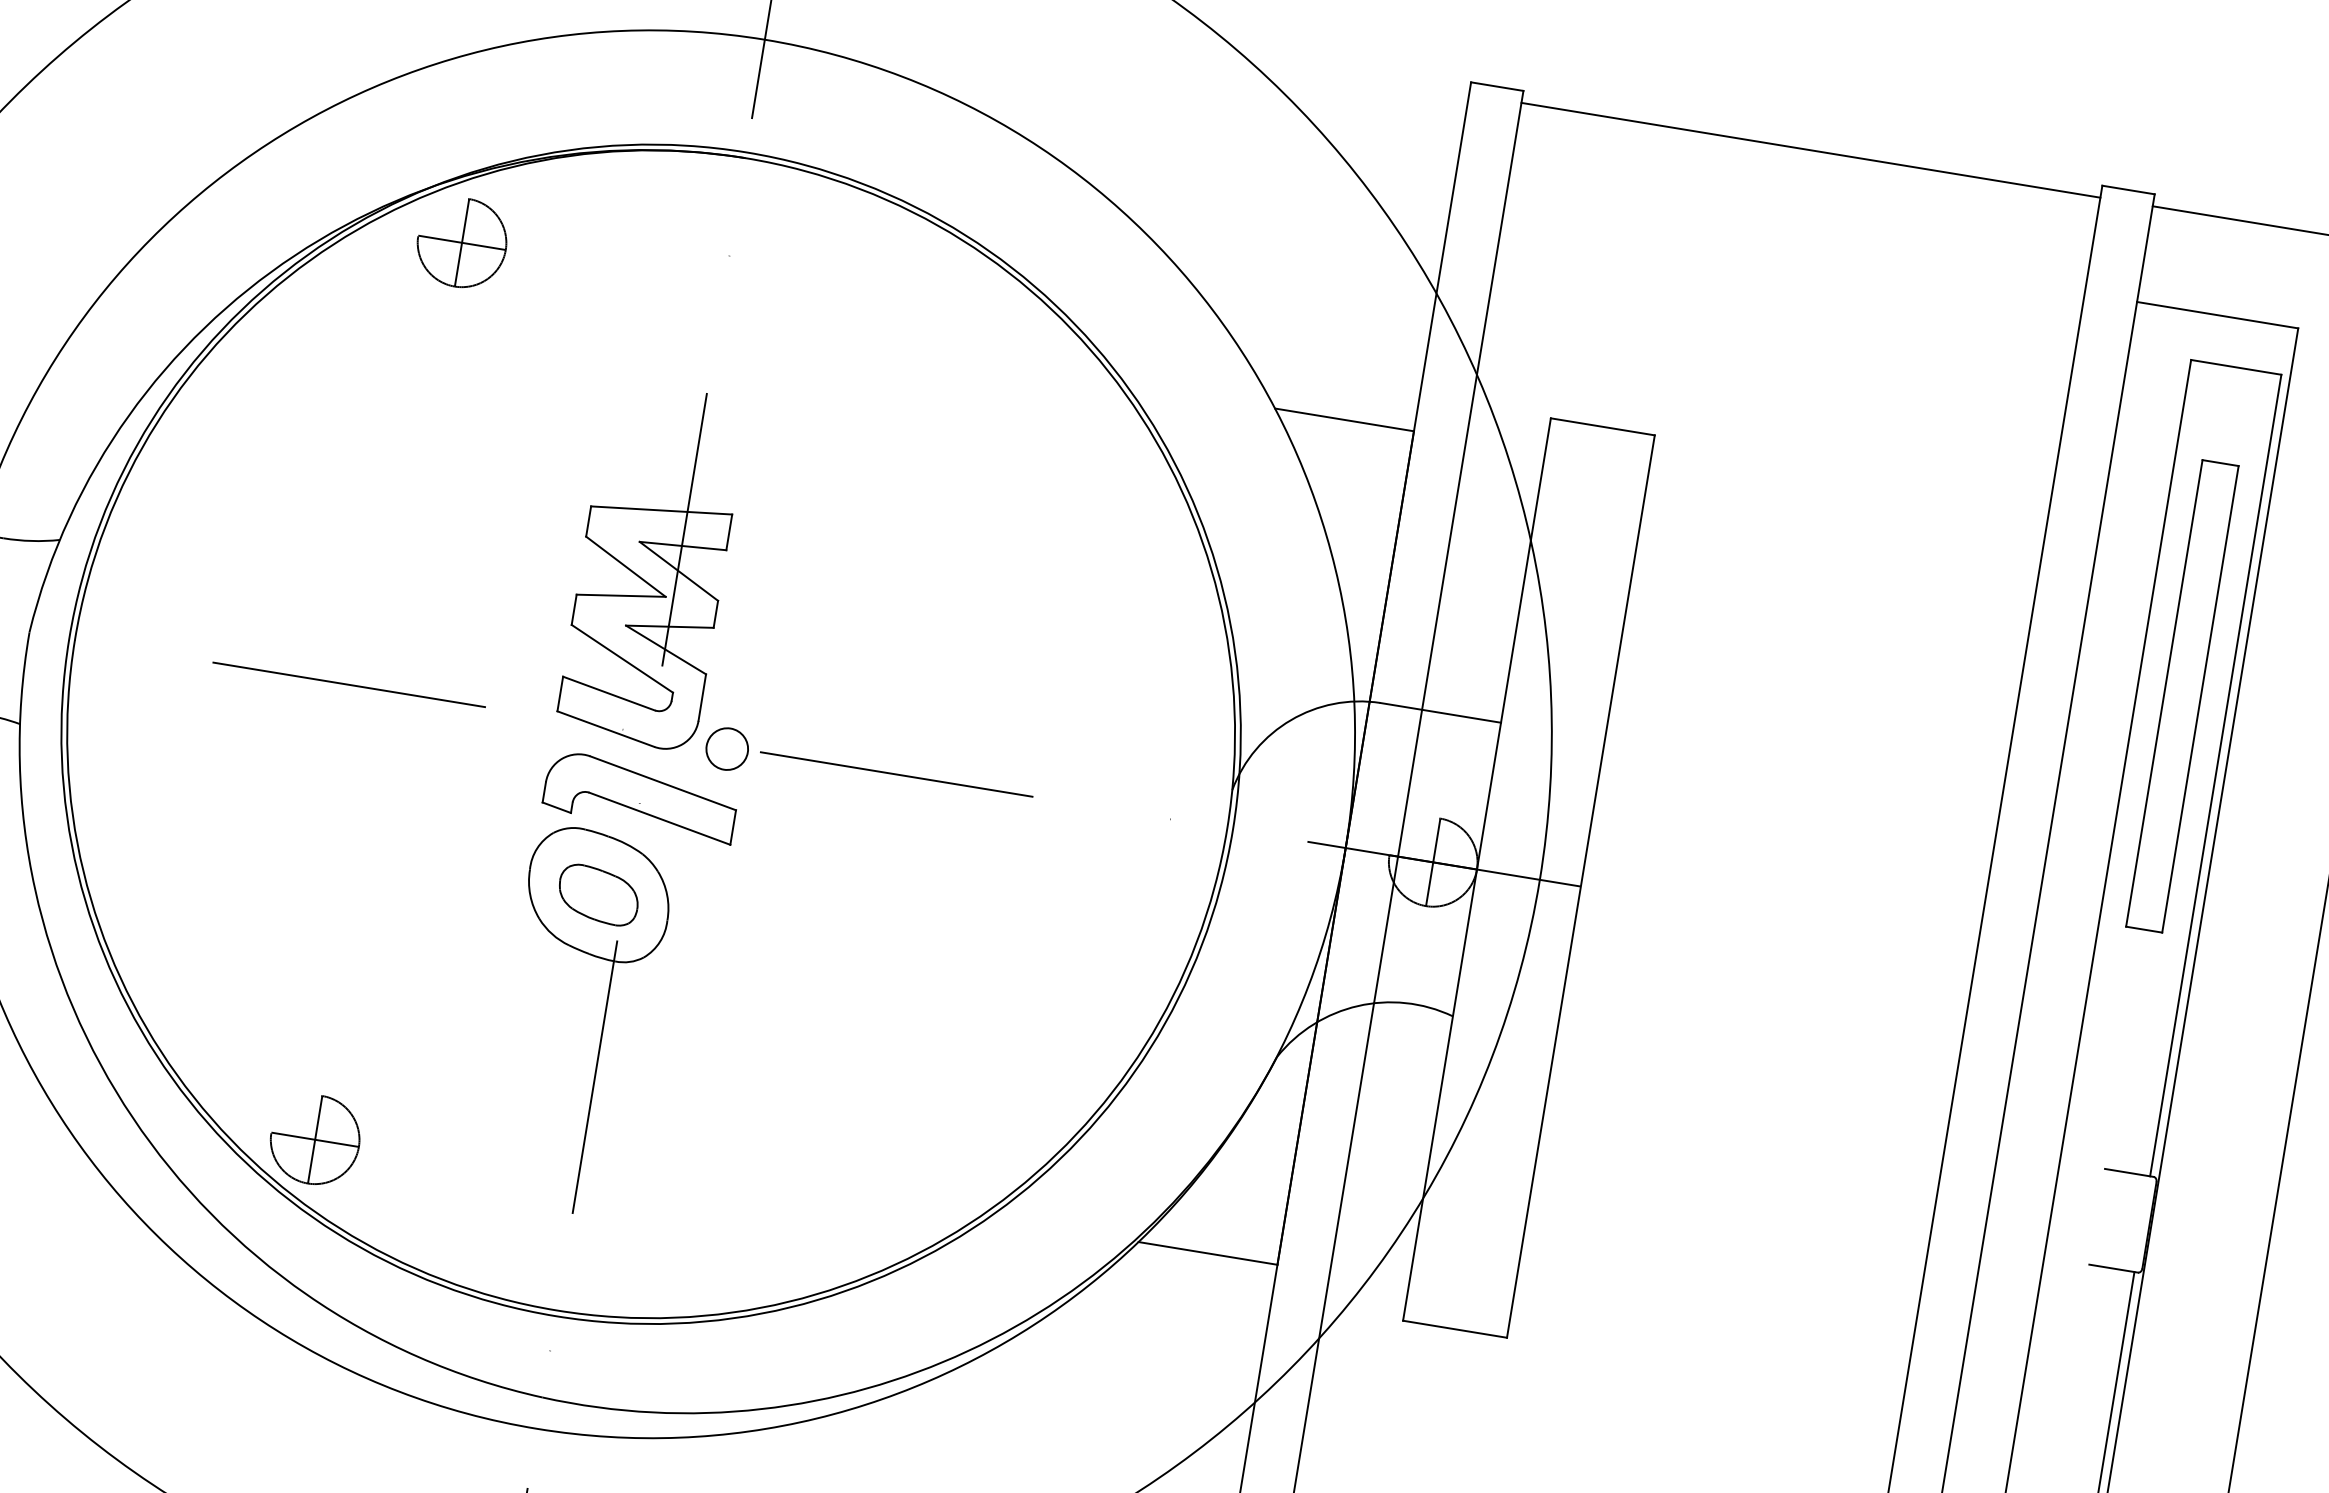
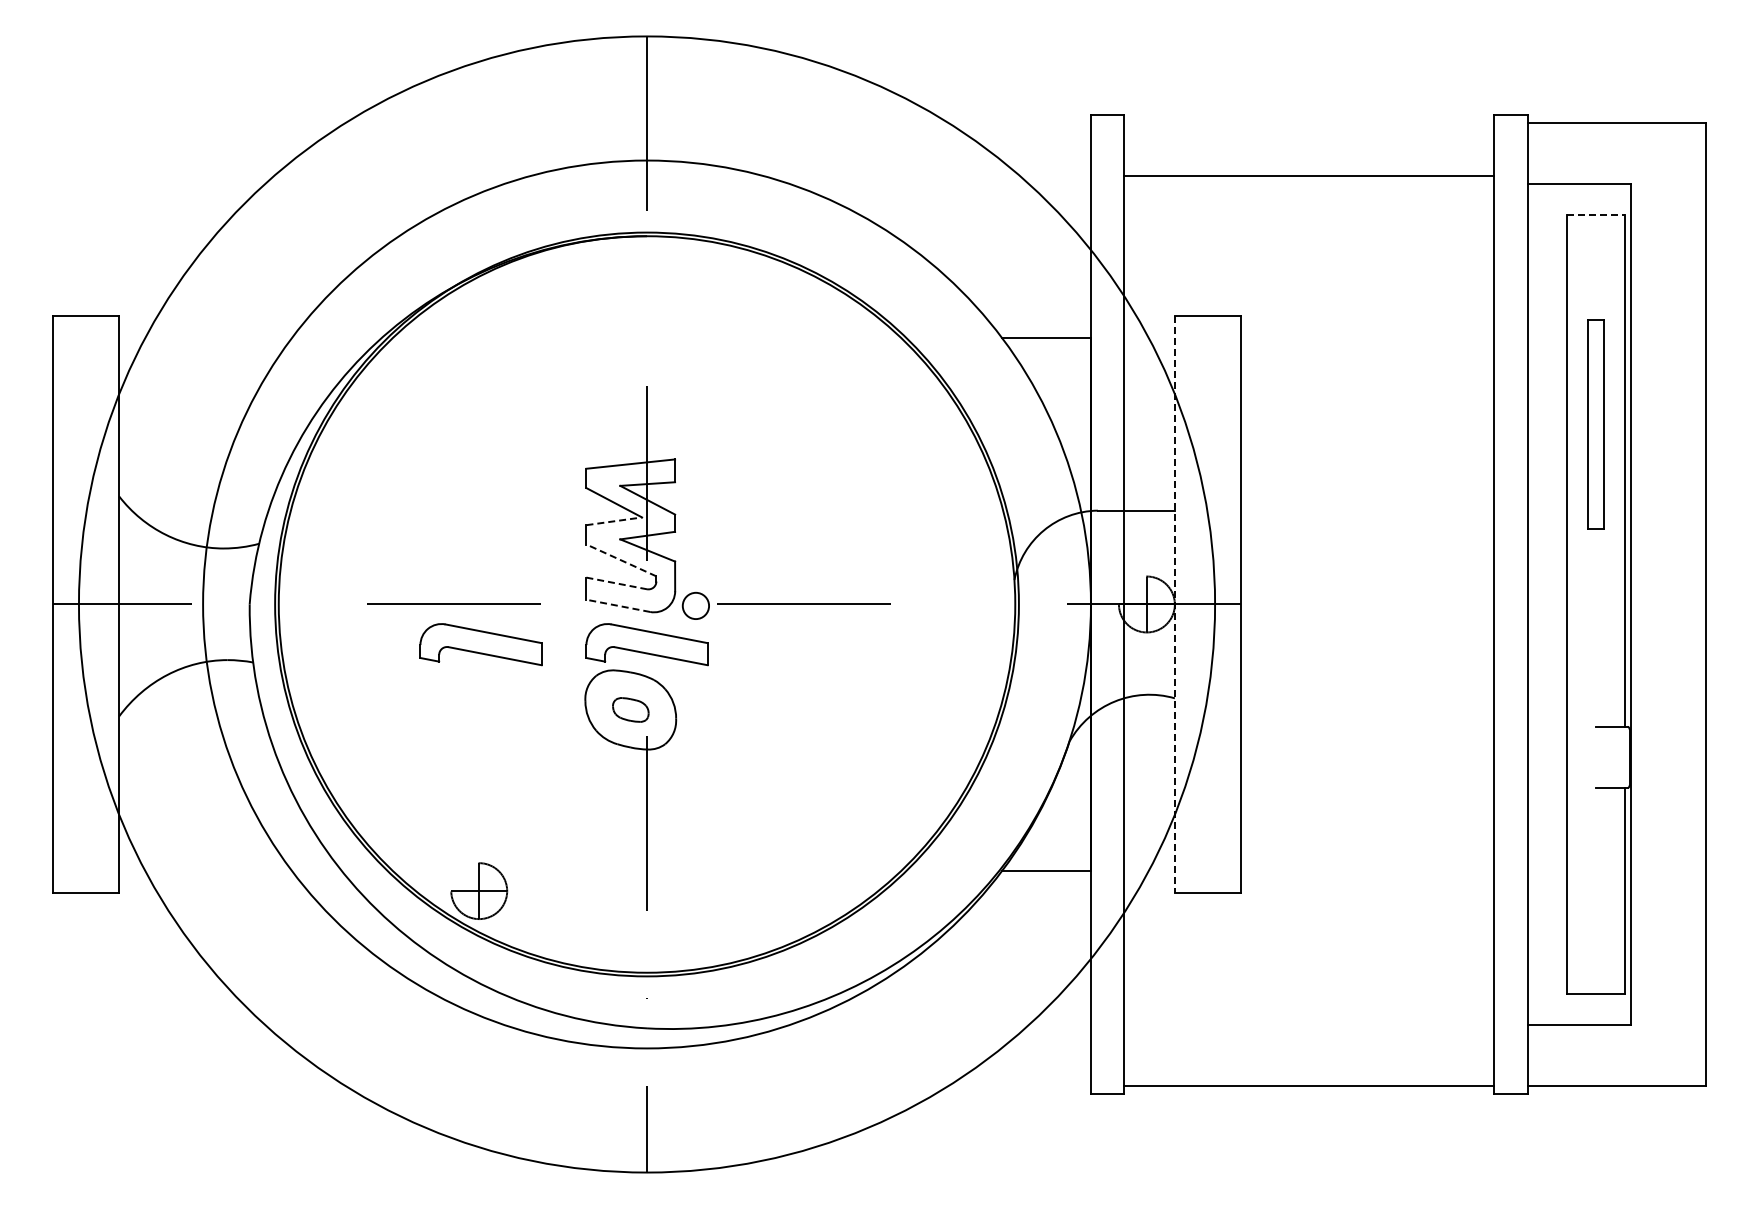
line: (1811, 149) -> (1309, 175), moved
part: (462, 242) -> (479, 317), removed
line: (2236, 367) -> (1596, 214), solid -> dashed
line: (621, 596) -> (614, 521), solid -> dashed
line: (620, 658) -> (620, 560), solid -> dashed
line: (608, 693) -> (616, 583), solid -> dashed
part: (2182, 695) -> (1596, 424), size x0.7
line: (604, 728) -> (617, 605), solid -> dashed
part: (380, 754) -> (480, 644), added
line: (1476, 869) -> (1174, 604), solid -> dashed
part: (598, 894) -> (630, 709), size x0.7

